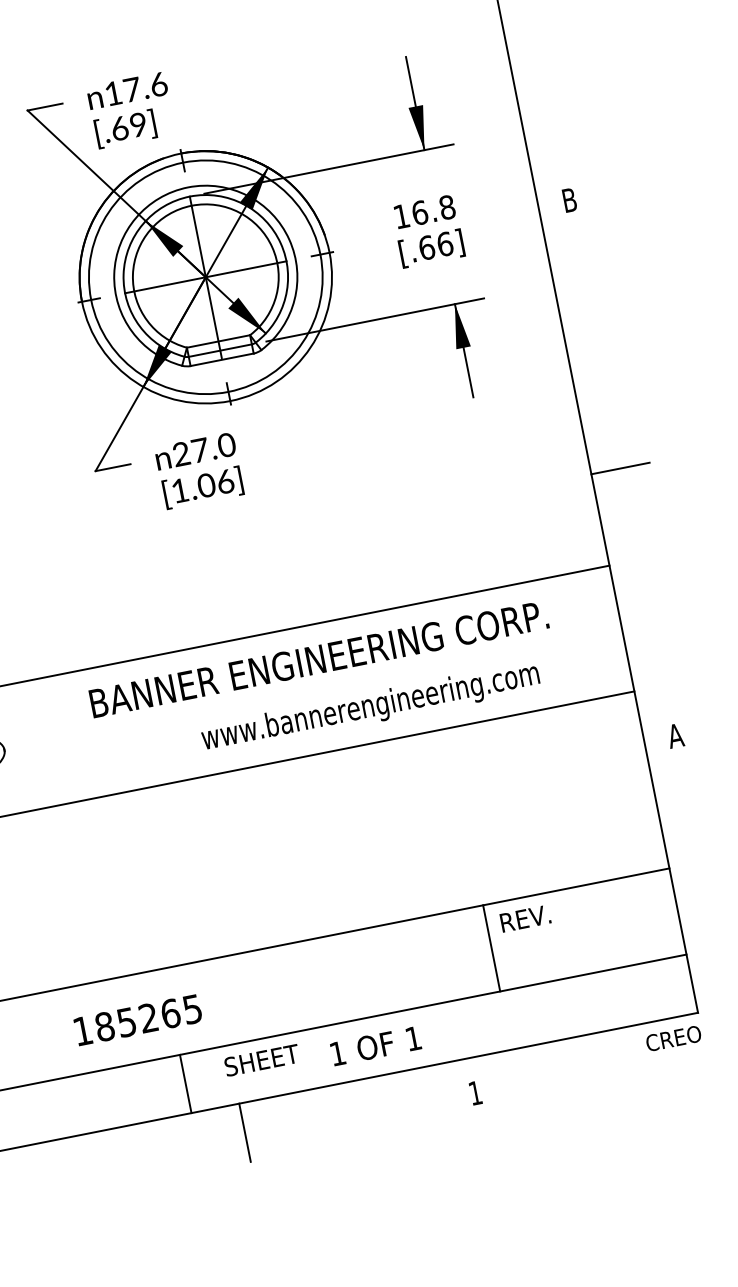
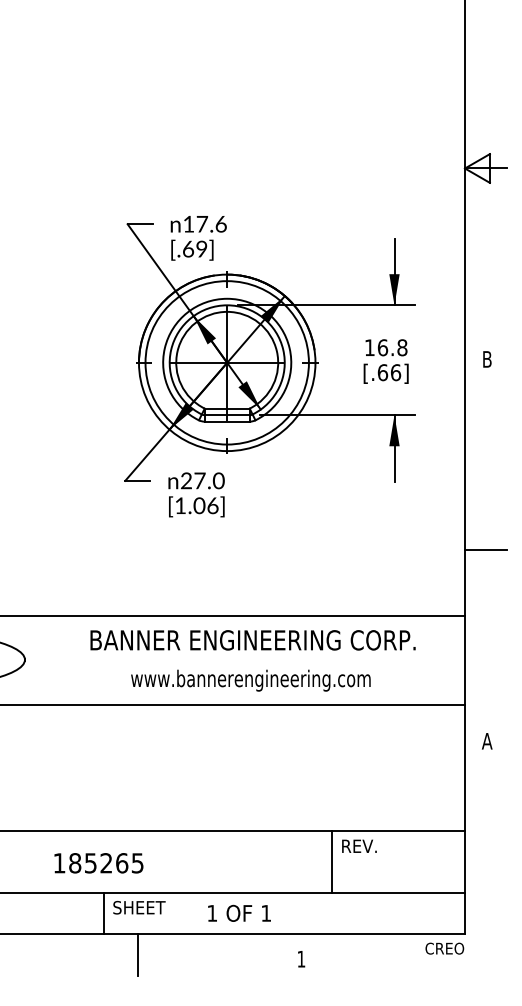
text: (370, 707) -> (250, 680), moved
text: (137, 1020) -> (98, 863), moved
text: (262, 1060) -> (139, 907), moved

